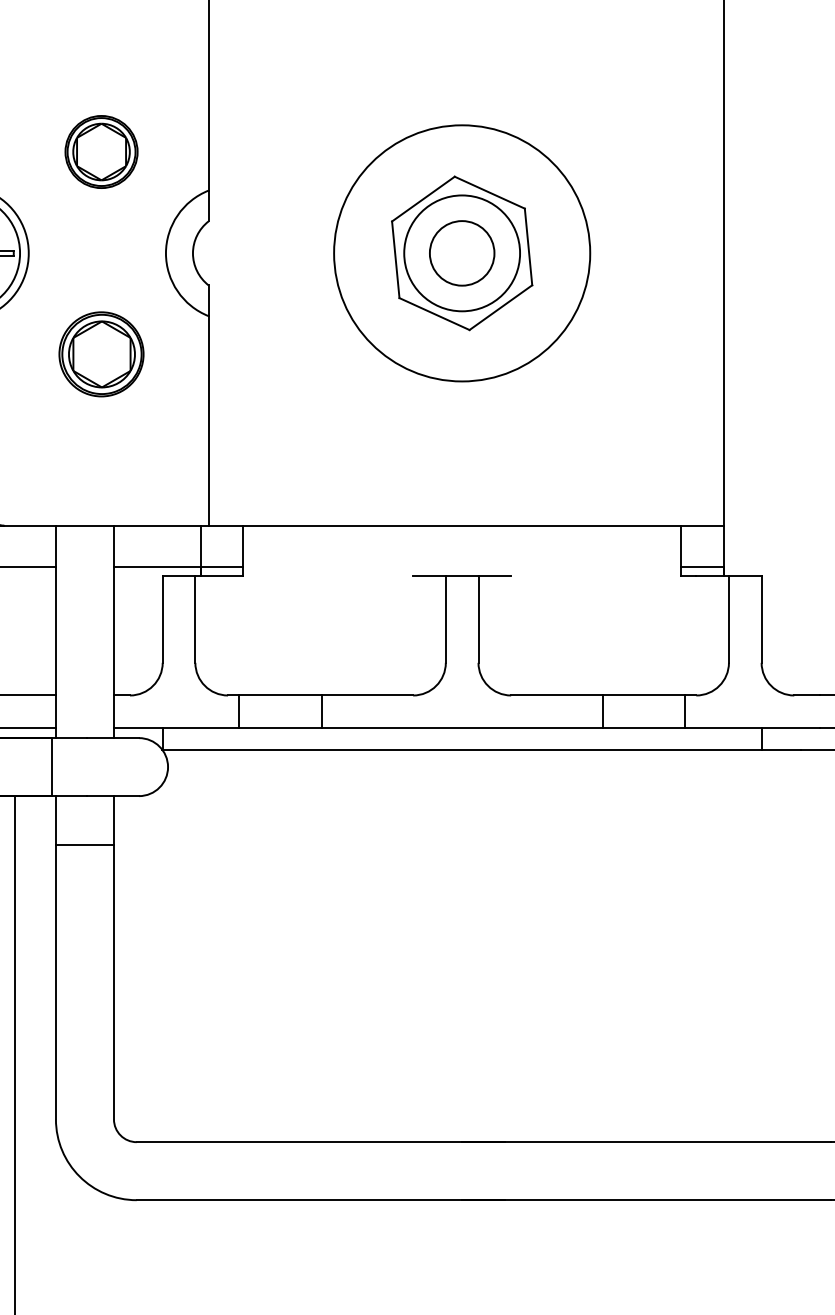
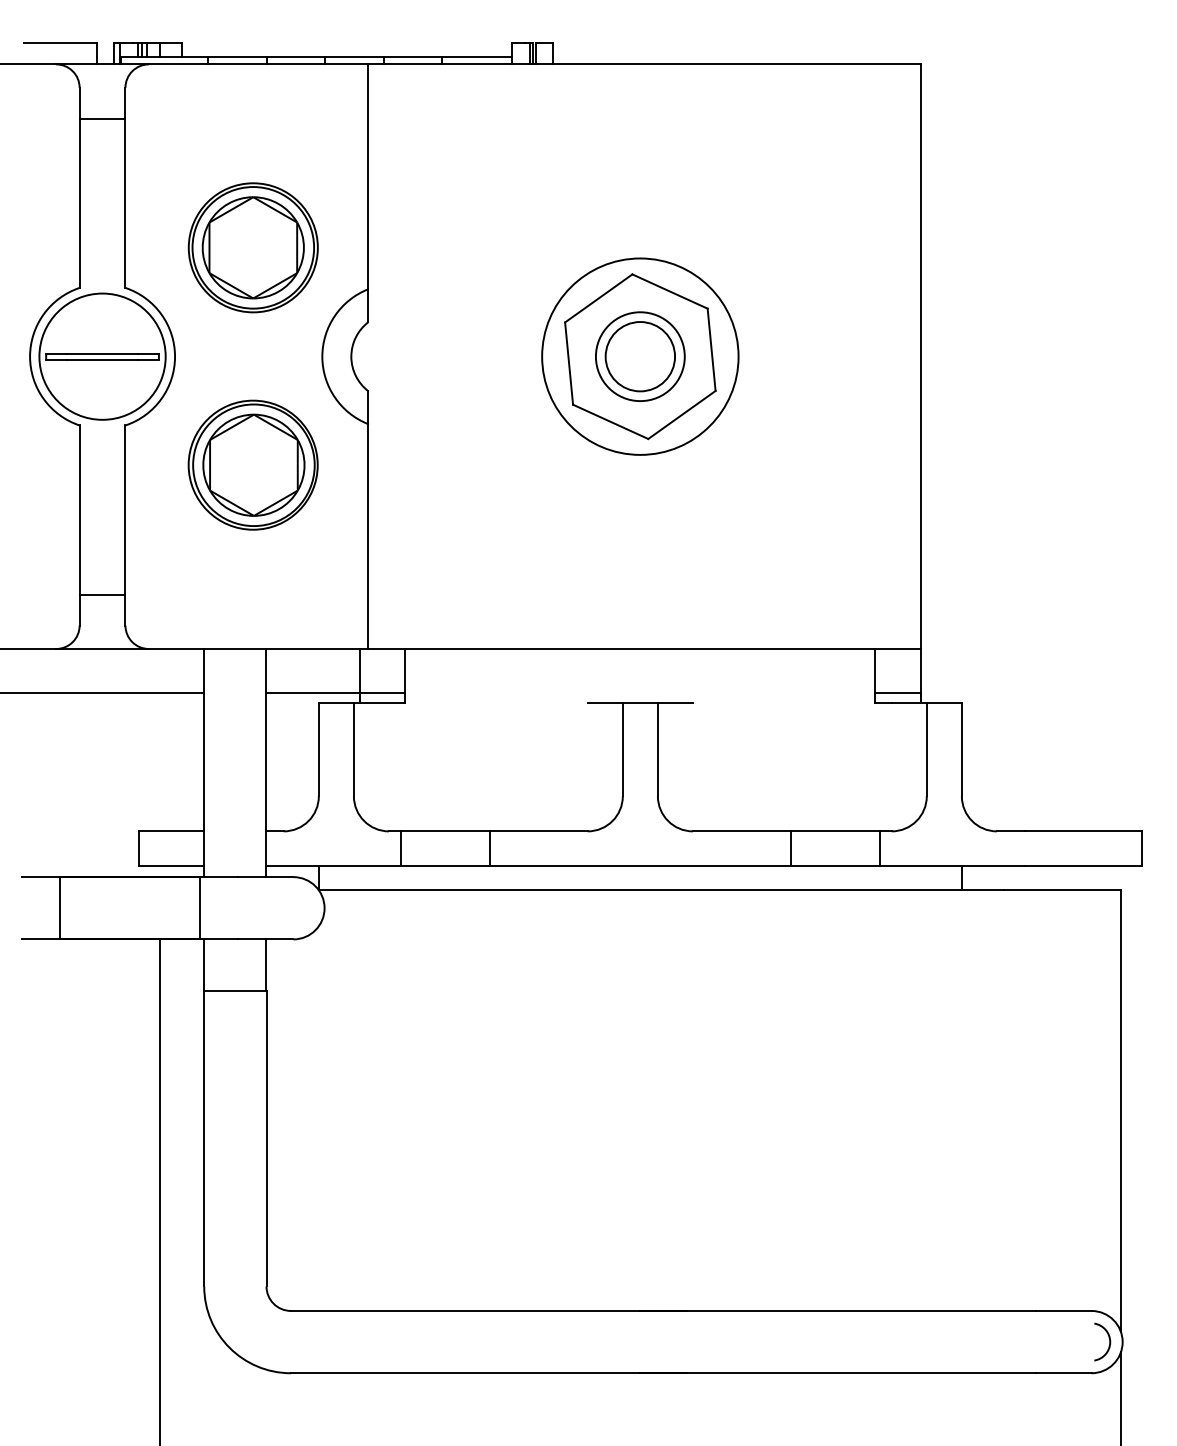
part: (100, 151) -> (252, 247), size x1.67
circle: (461, 253) -> (639, 356), size x0.71
circle: (462, 253) -> (640, 356), size x0.71
part: (100, 353) -> (252, 464), size x1.43

